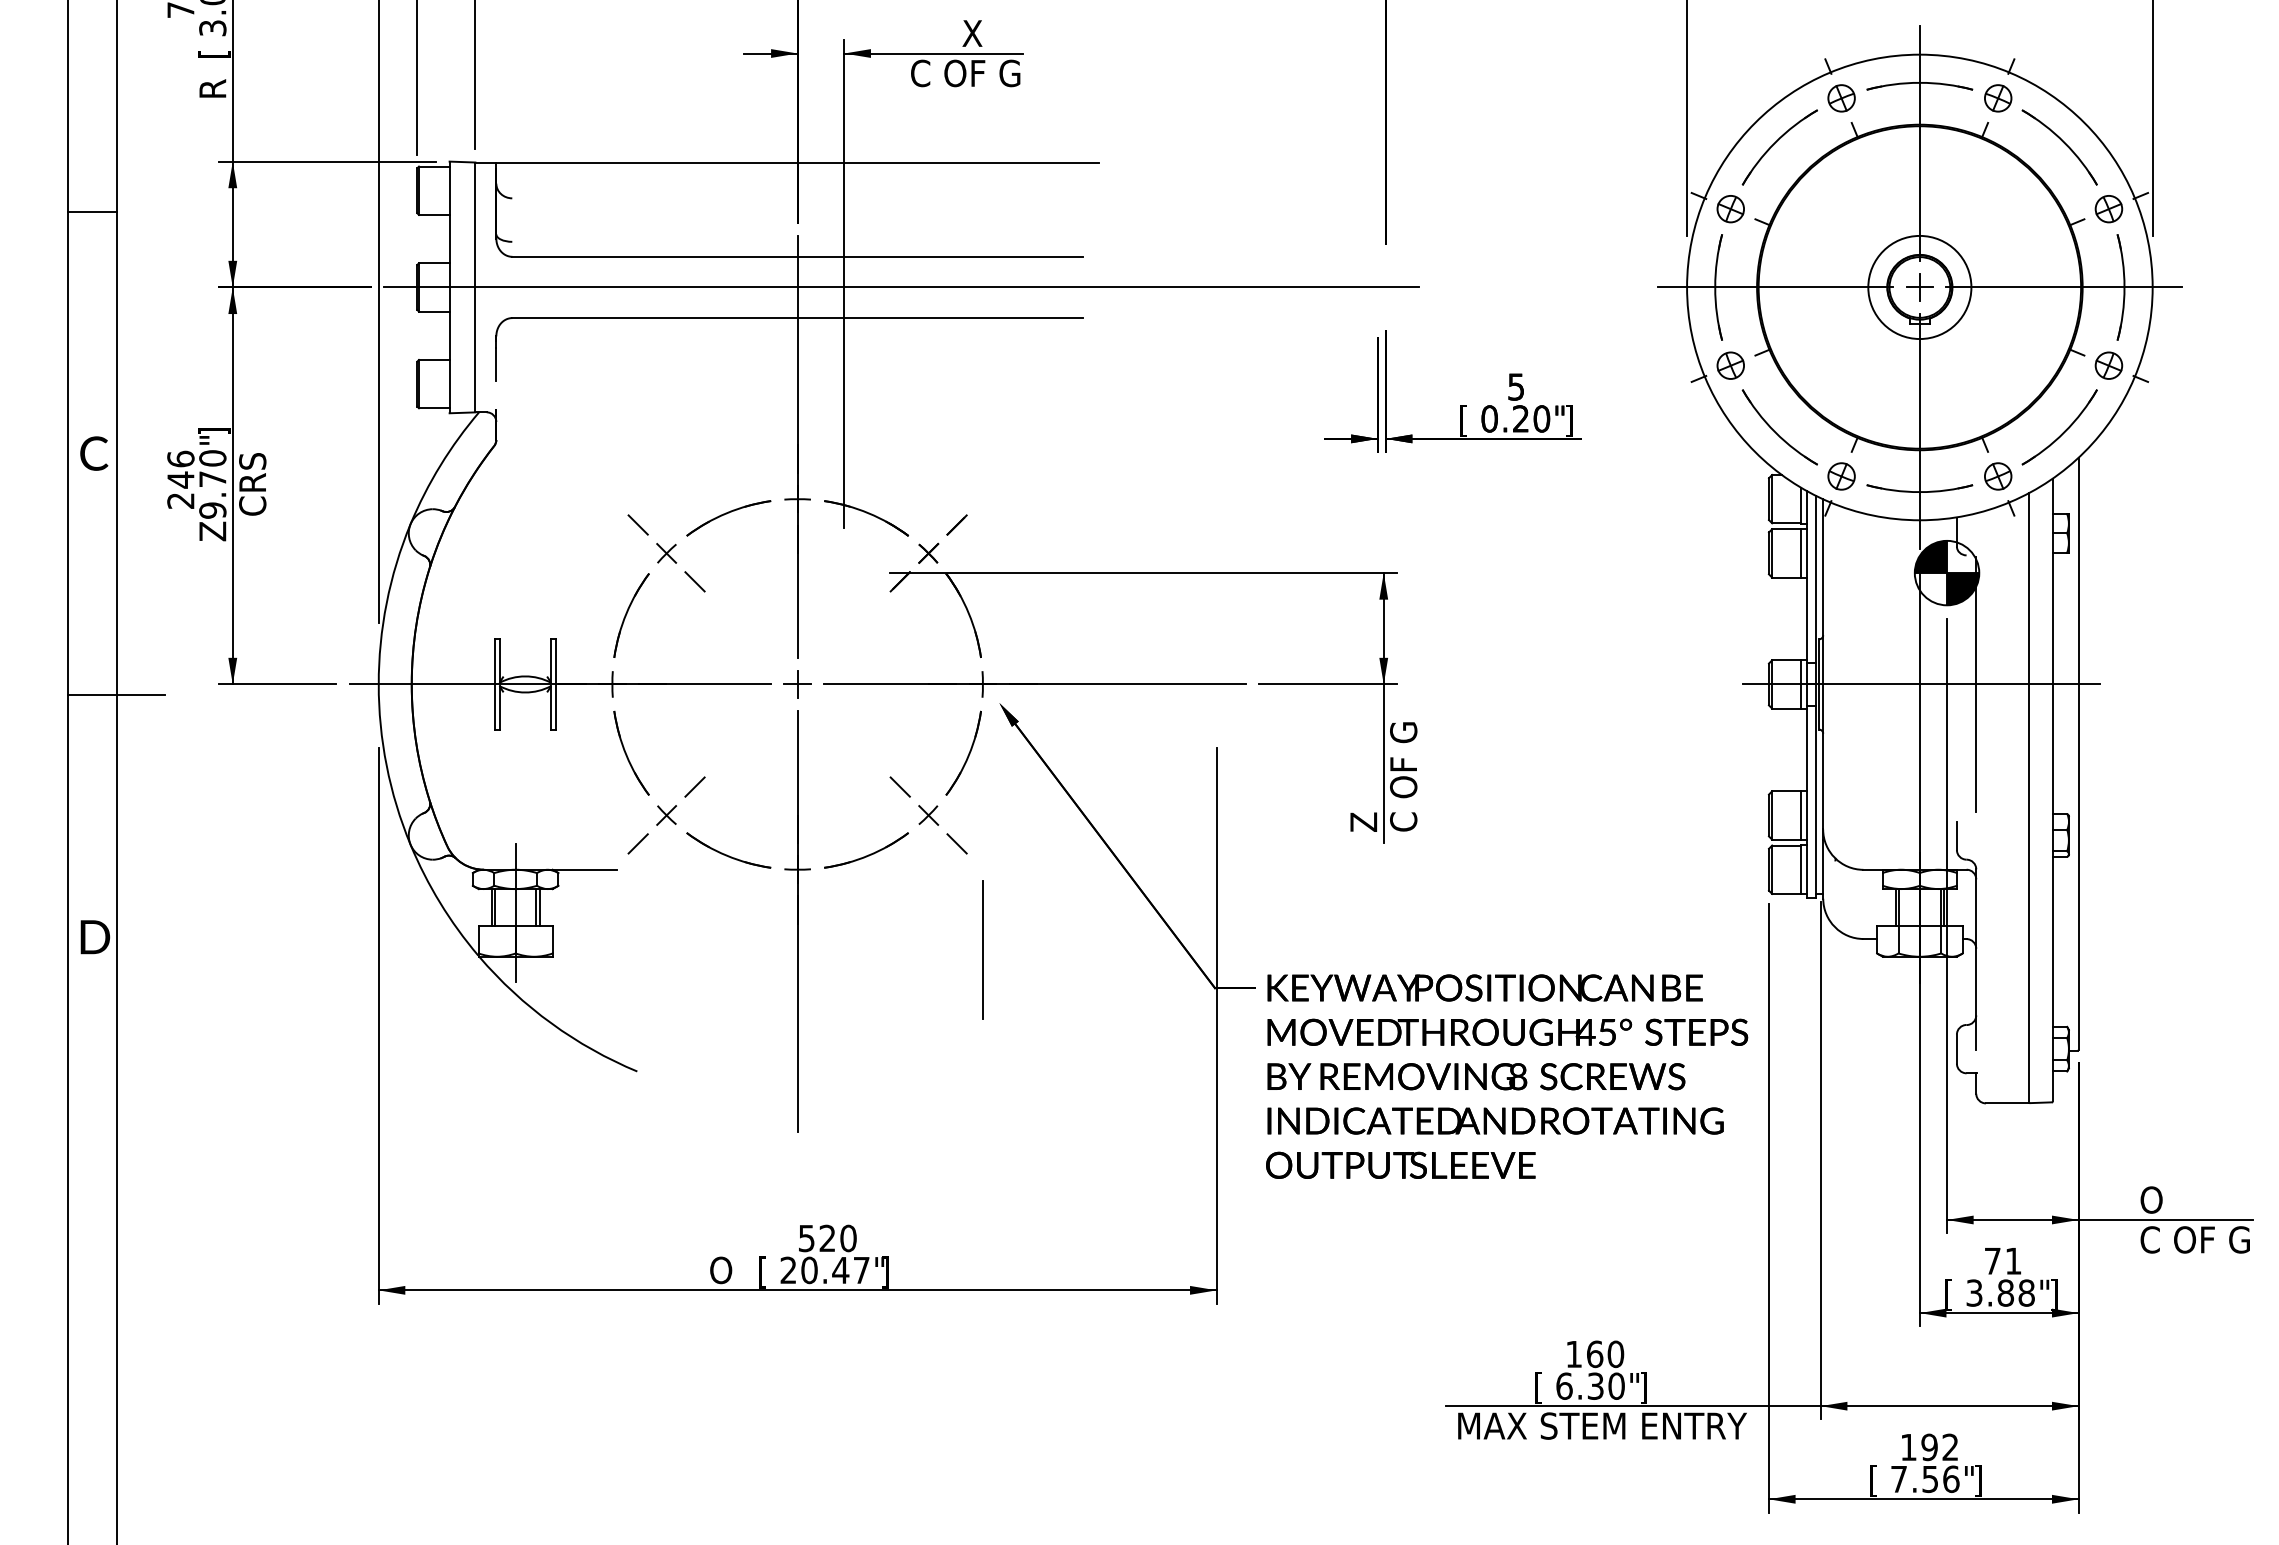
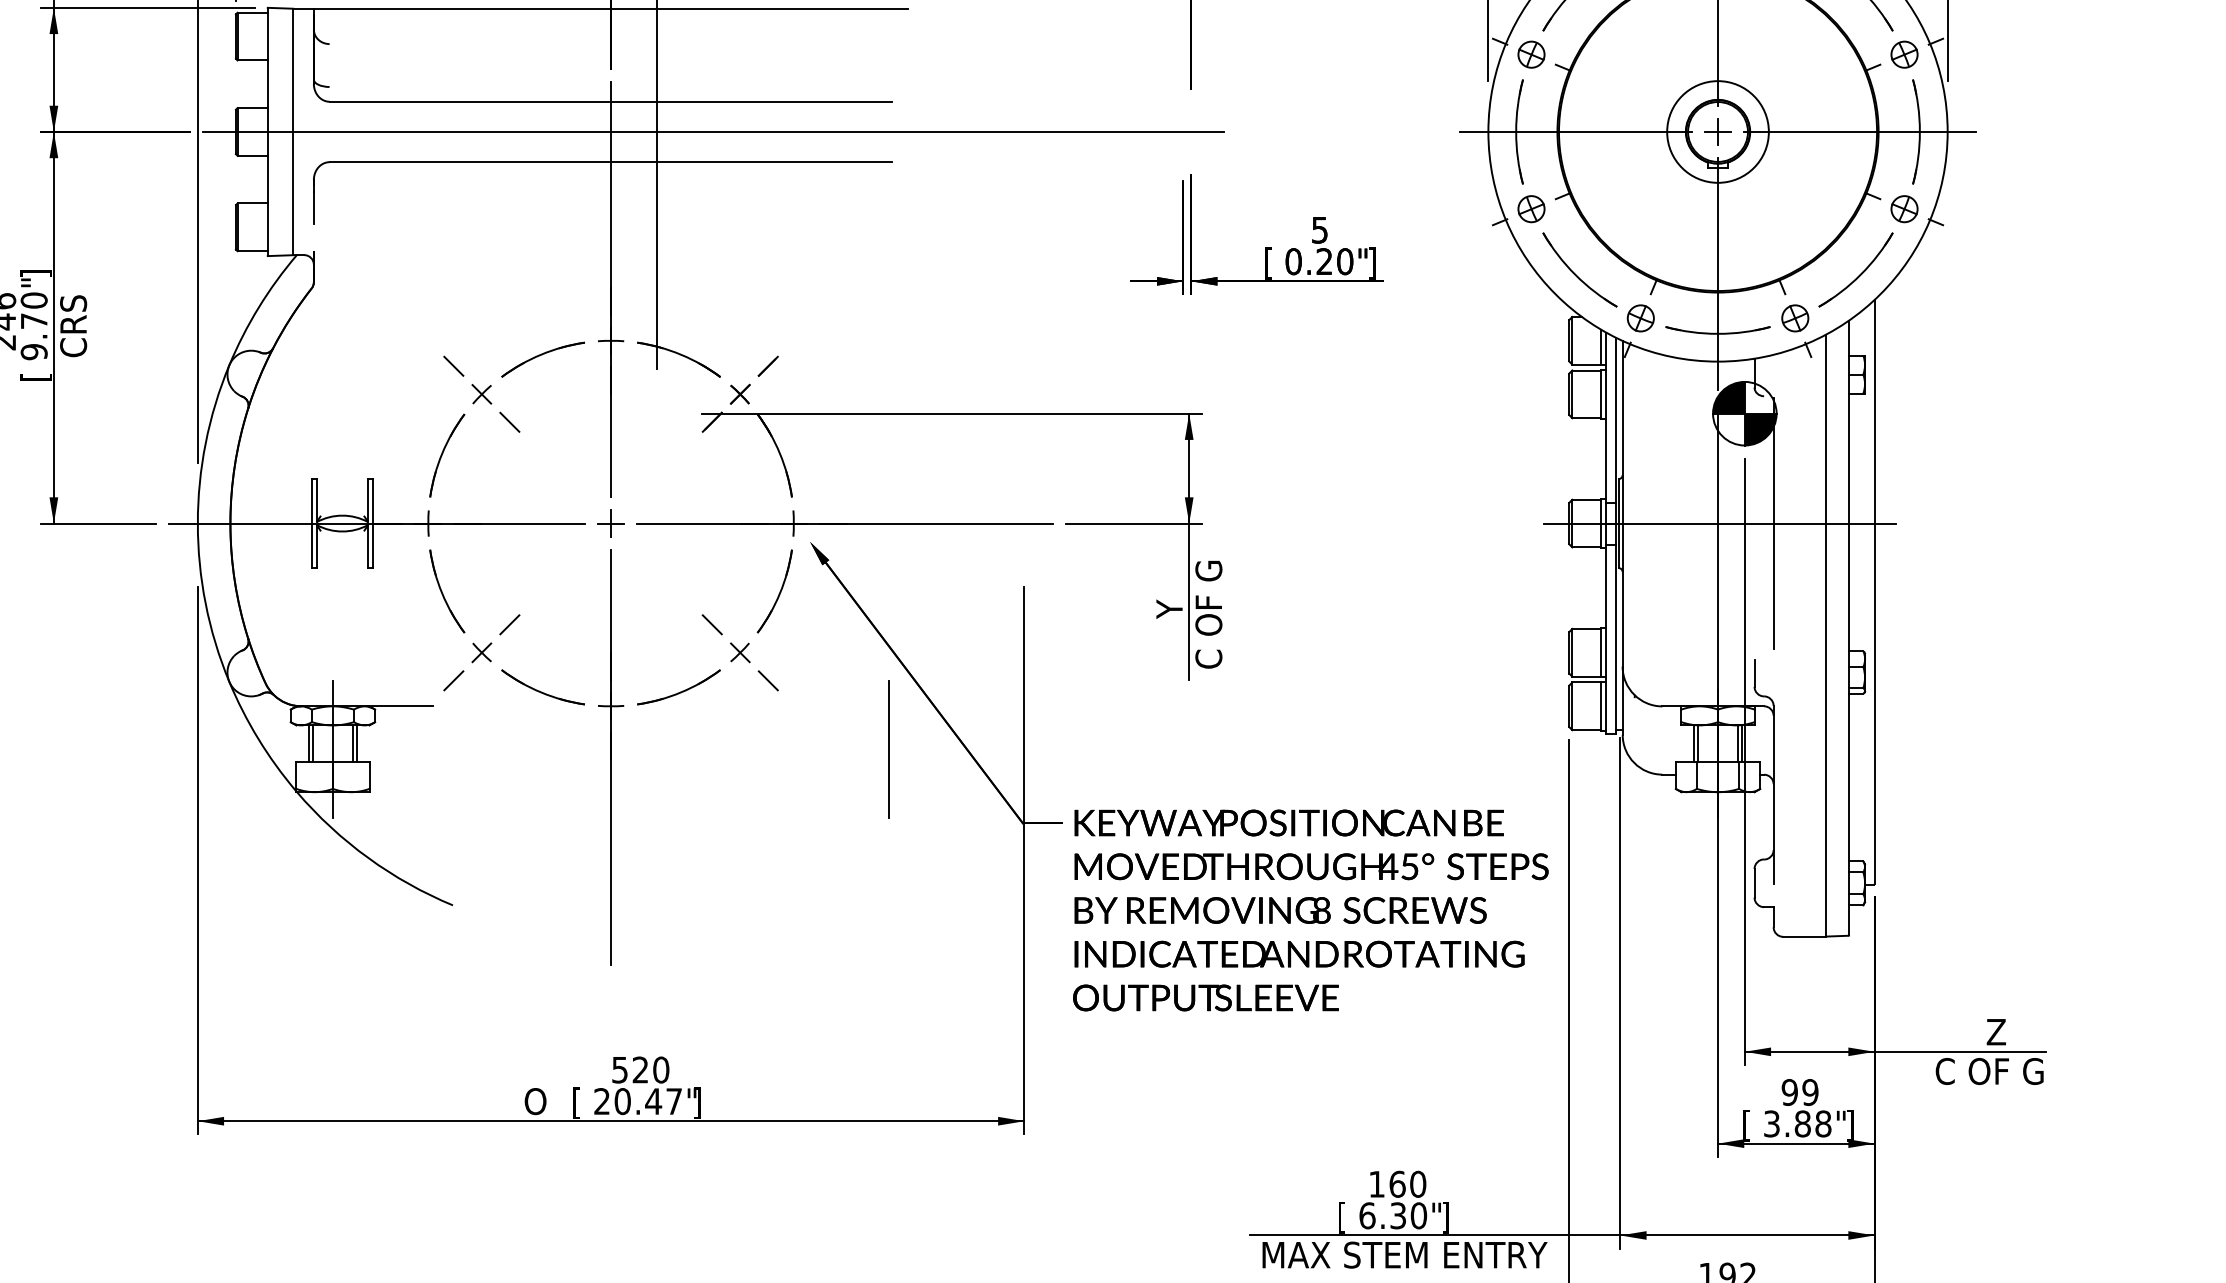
text: (214, 531) -> (35, 372), Z -> [
text: (1363, 796) -> (1169, 634), Z -> Y
line: (982, 949) -> (889, 748), moved
text: (2175, 1199) -> (1970, 1031), O -> Z
text: (2002, 1260) -> (1799, 1091), 71 -> 99

